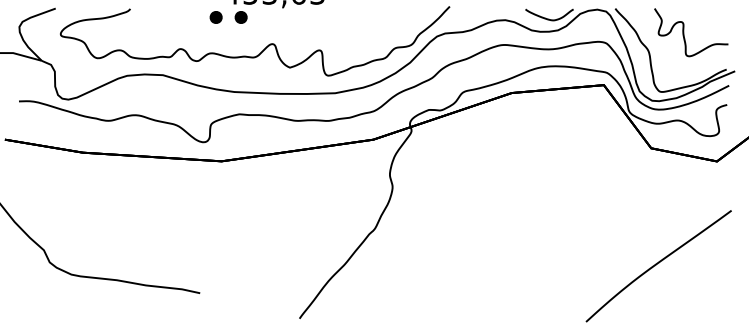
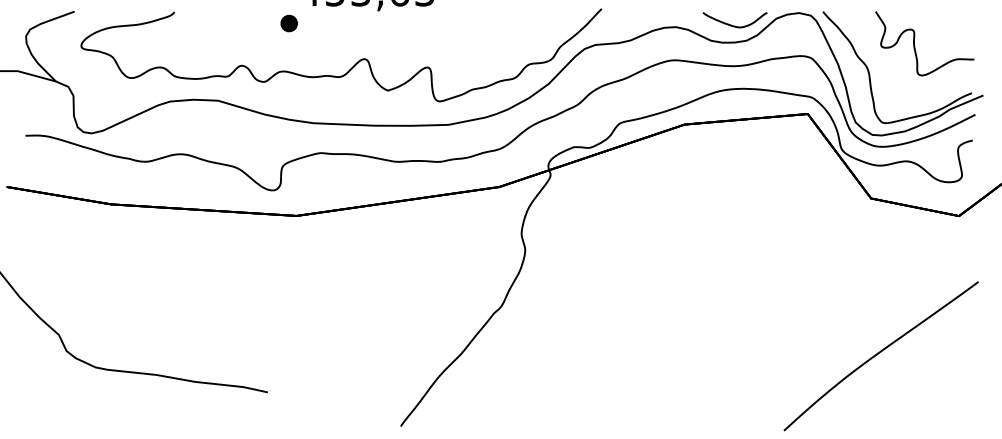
part: (240, 17) -> (321, 23), removed

